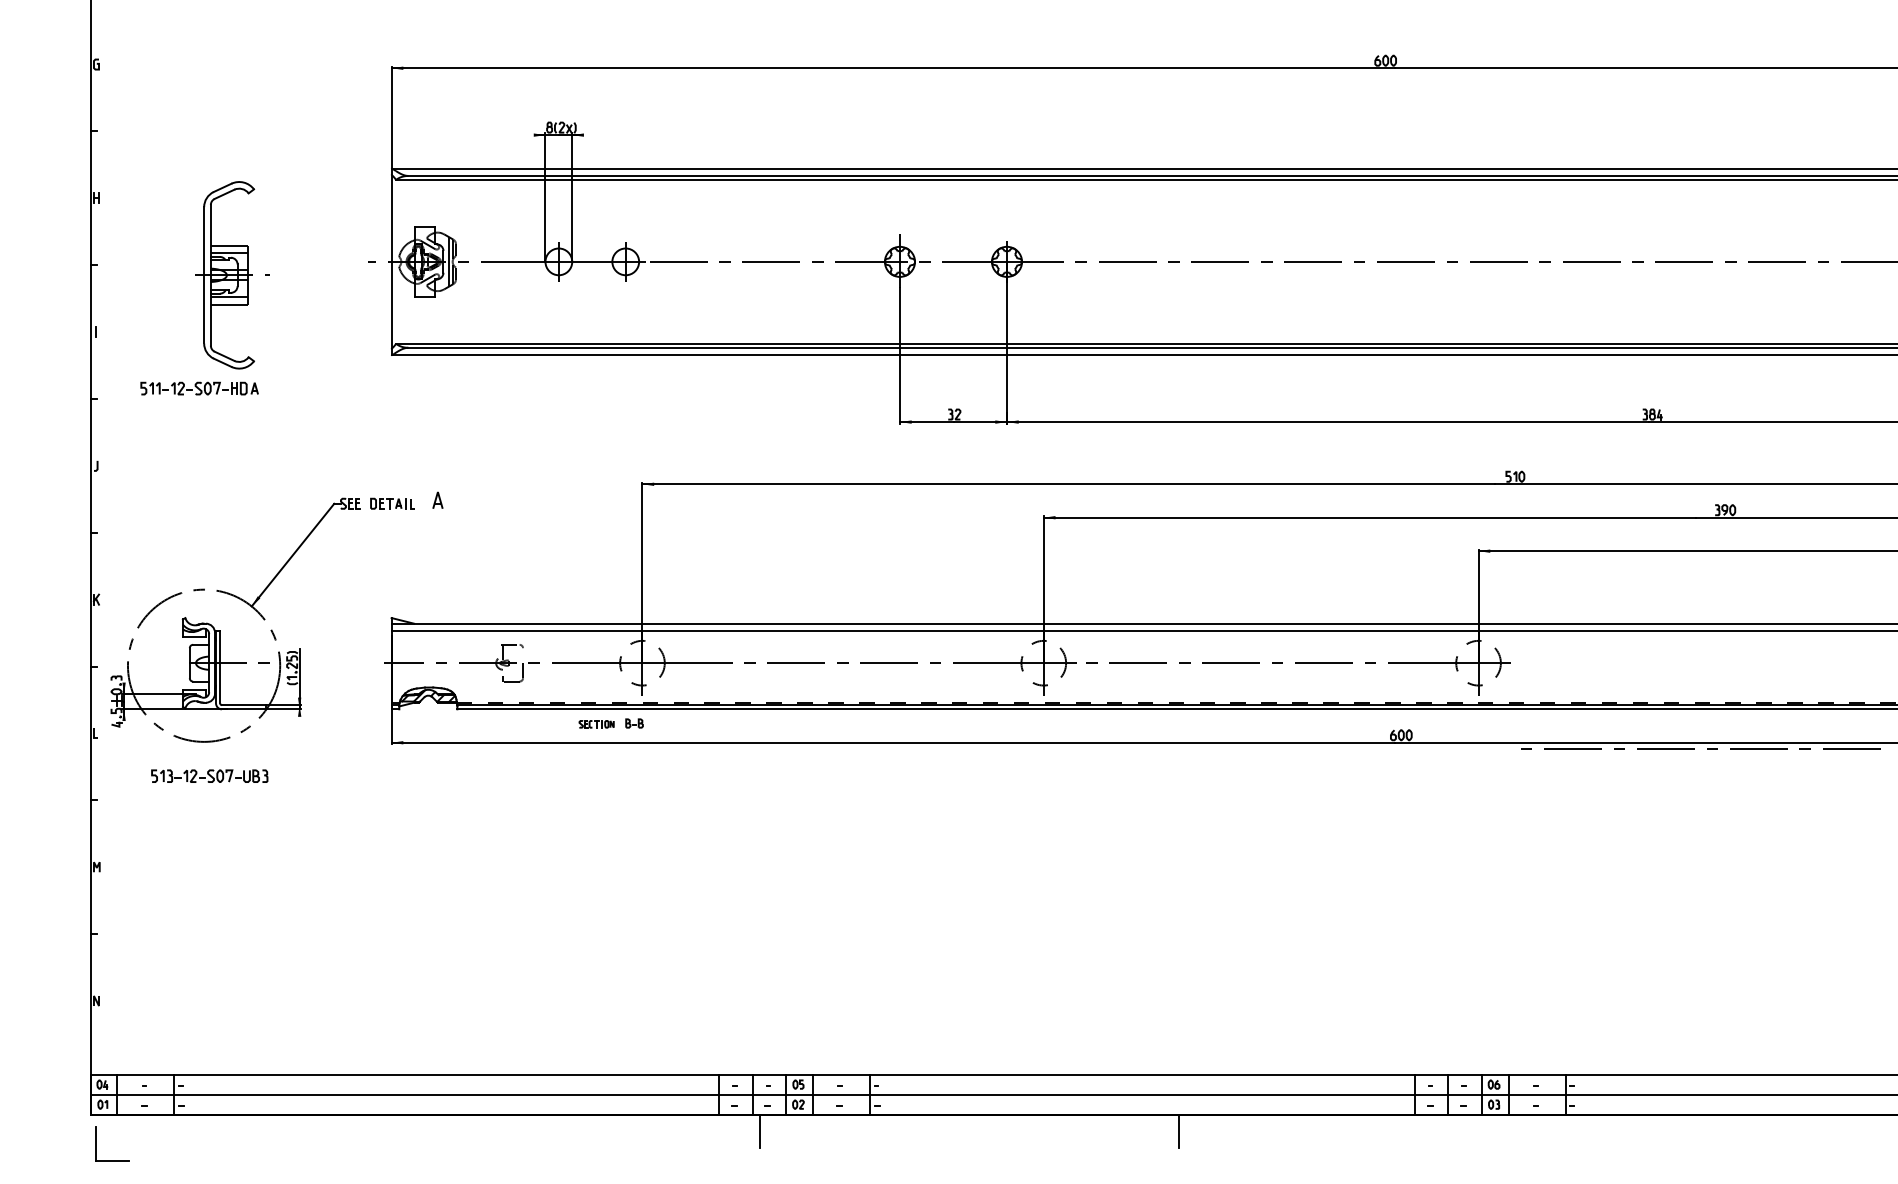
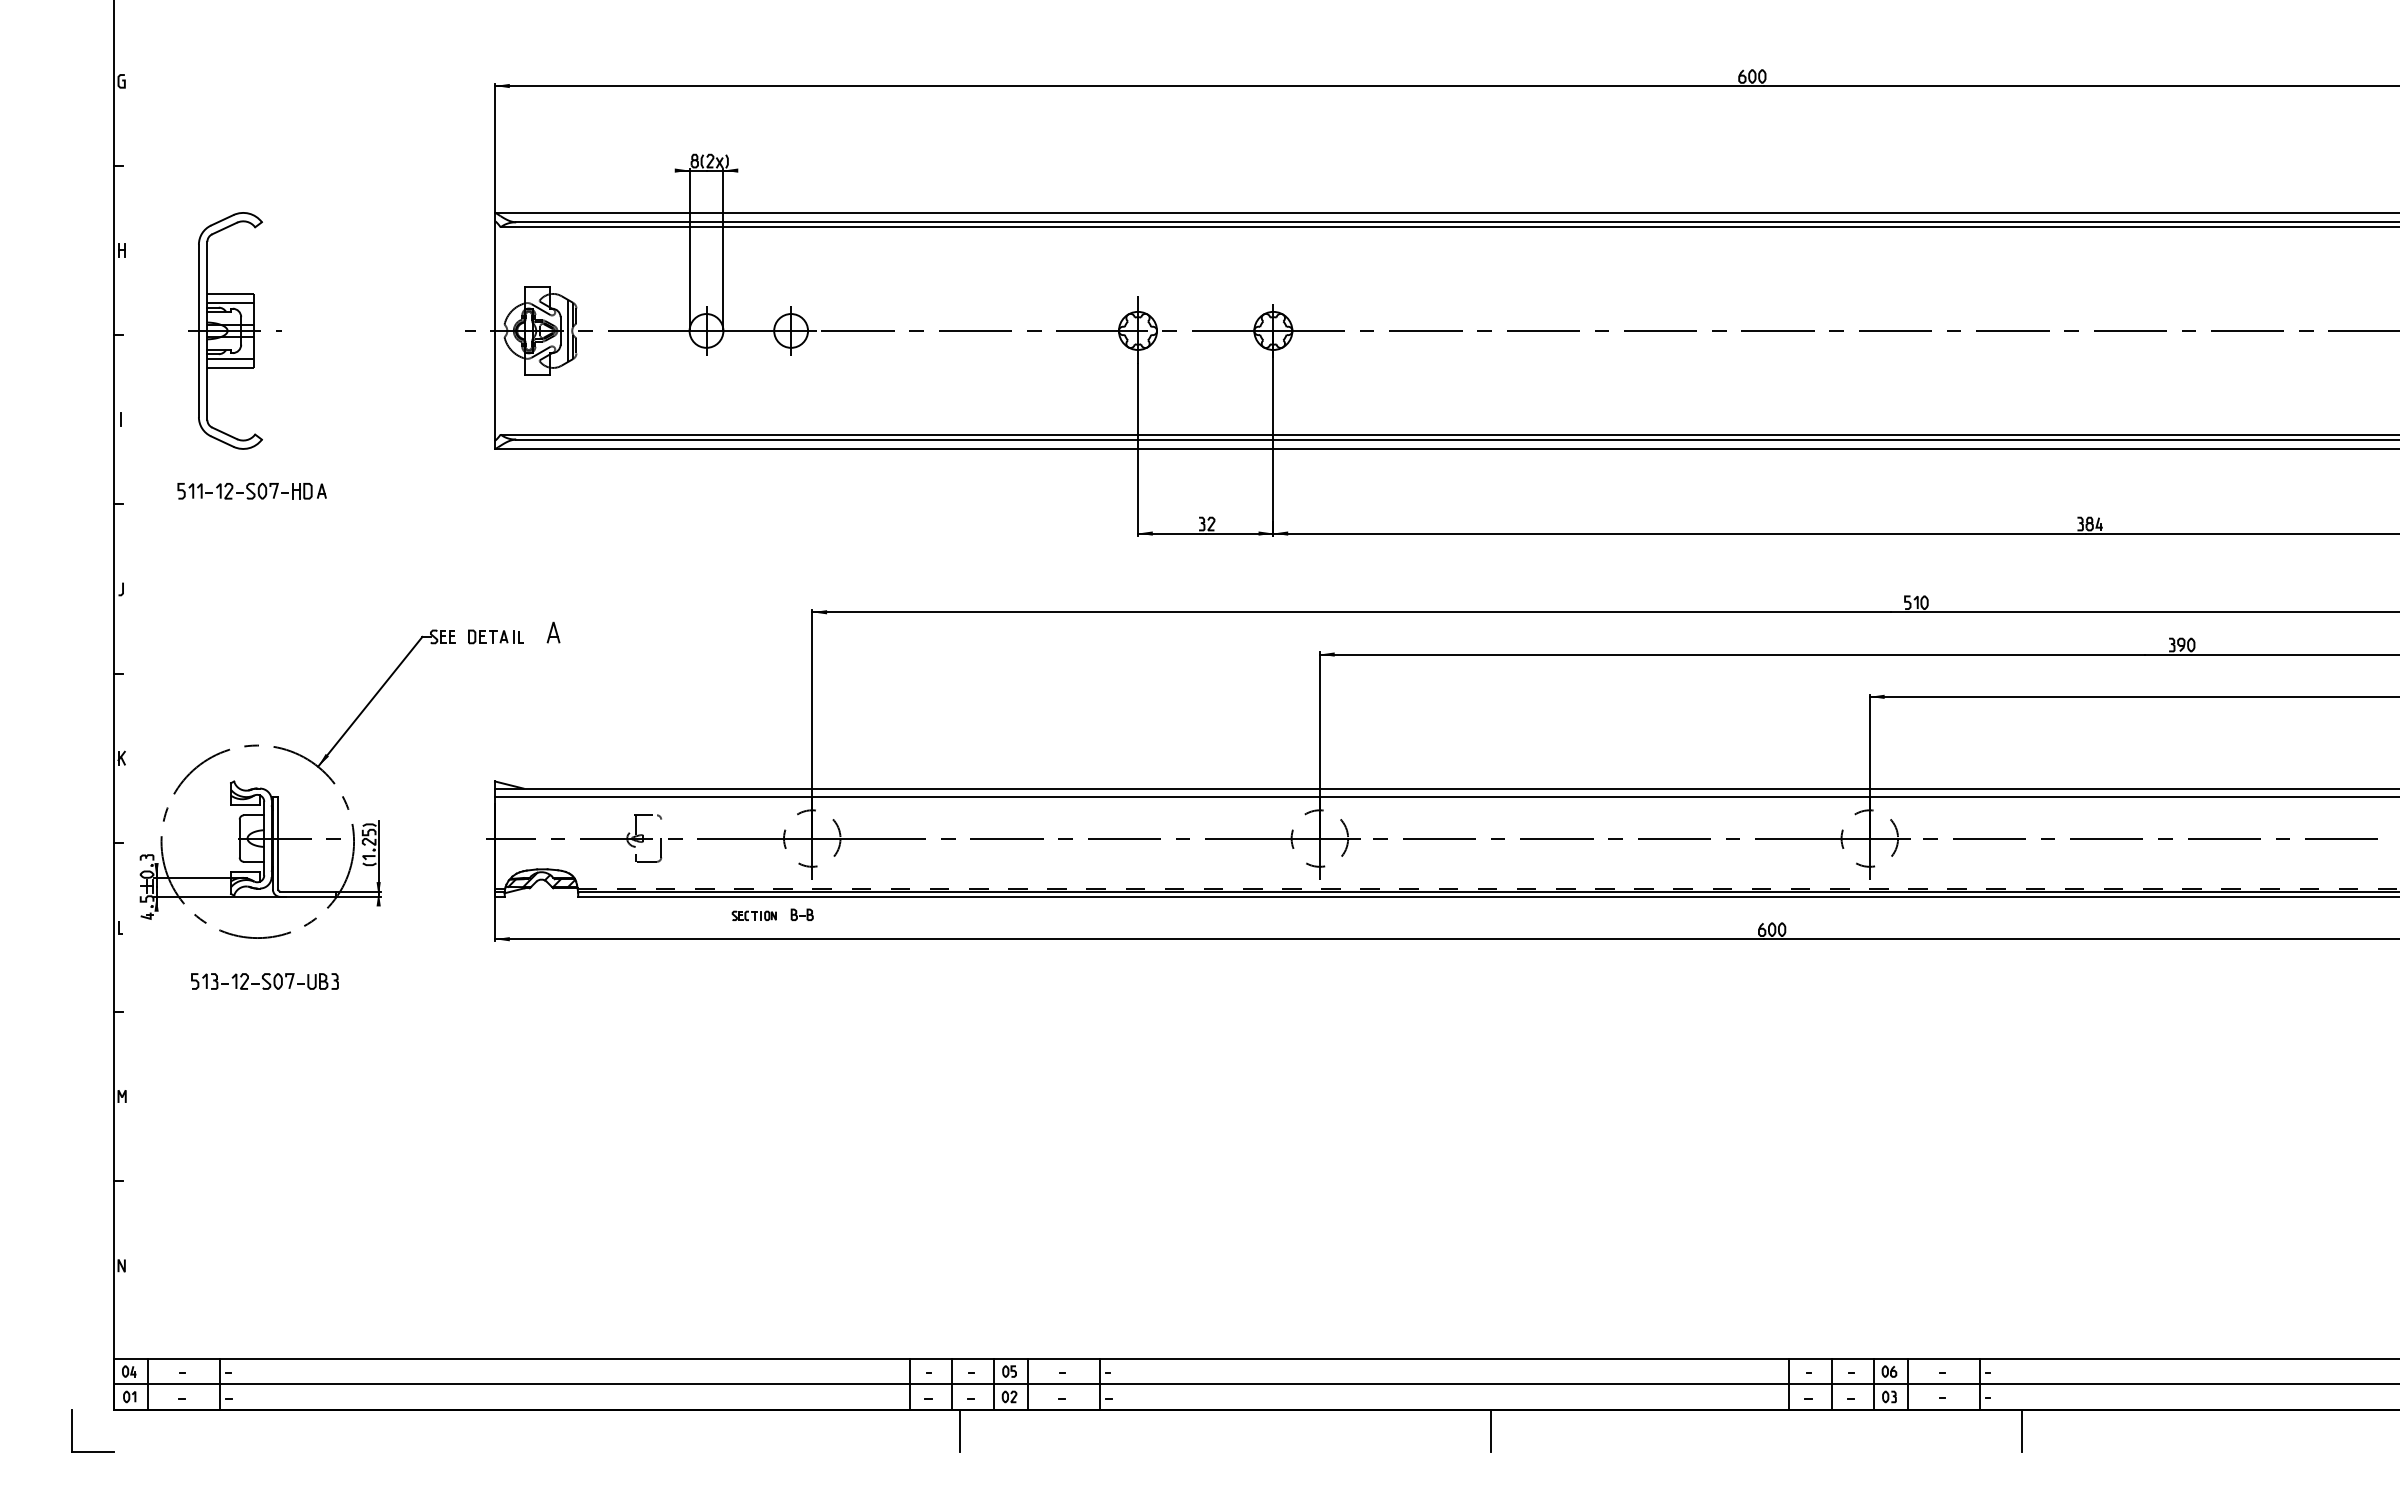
part: (232, 274) -> (234, 330), moved
line: (1694, 748) -> (2142, 838), moved
line: (1599, 1131) -> (2022, 1430), added
part: (96, 1143) -> (72, 1430), moved

